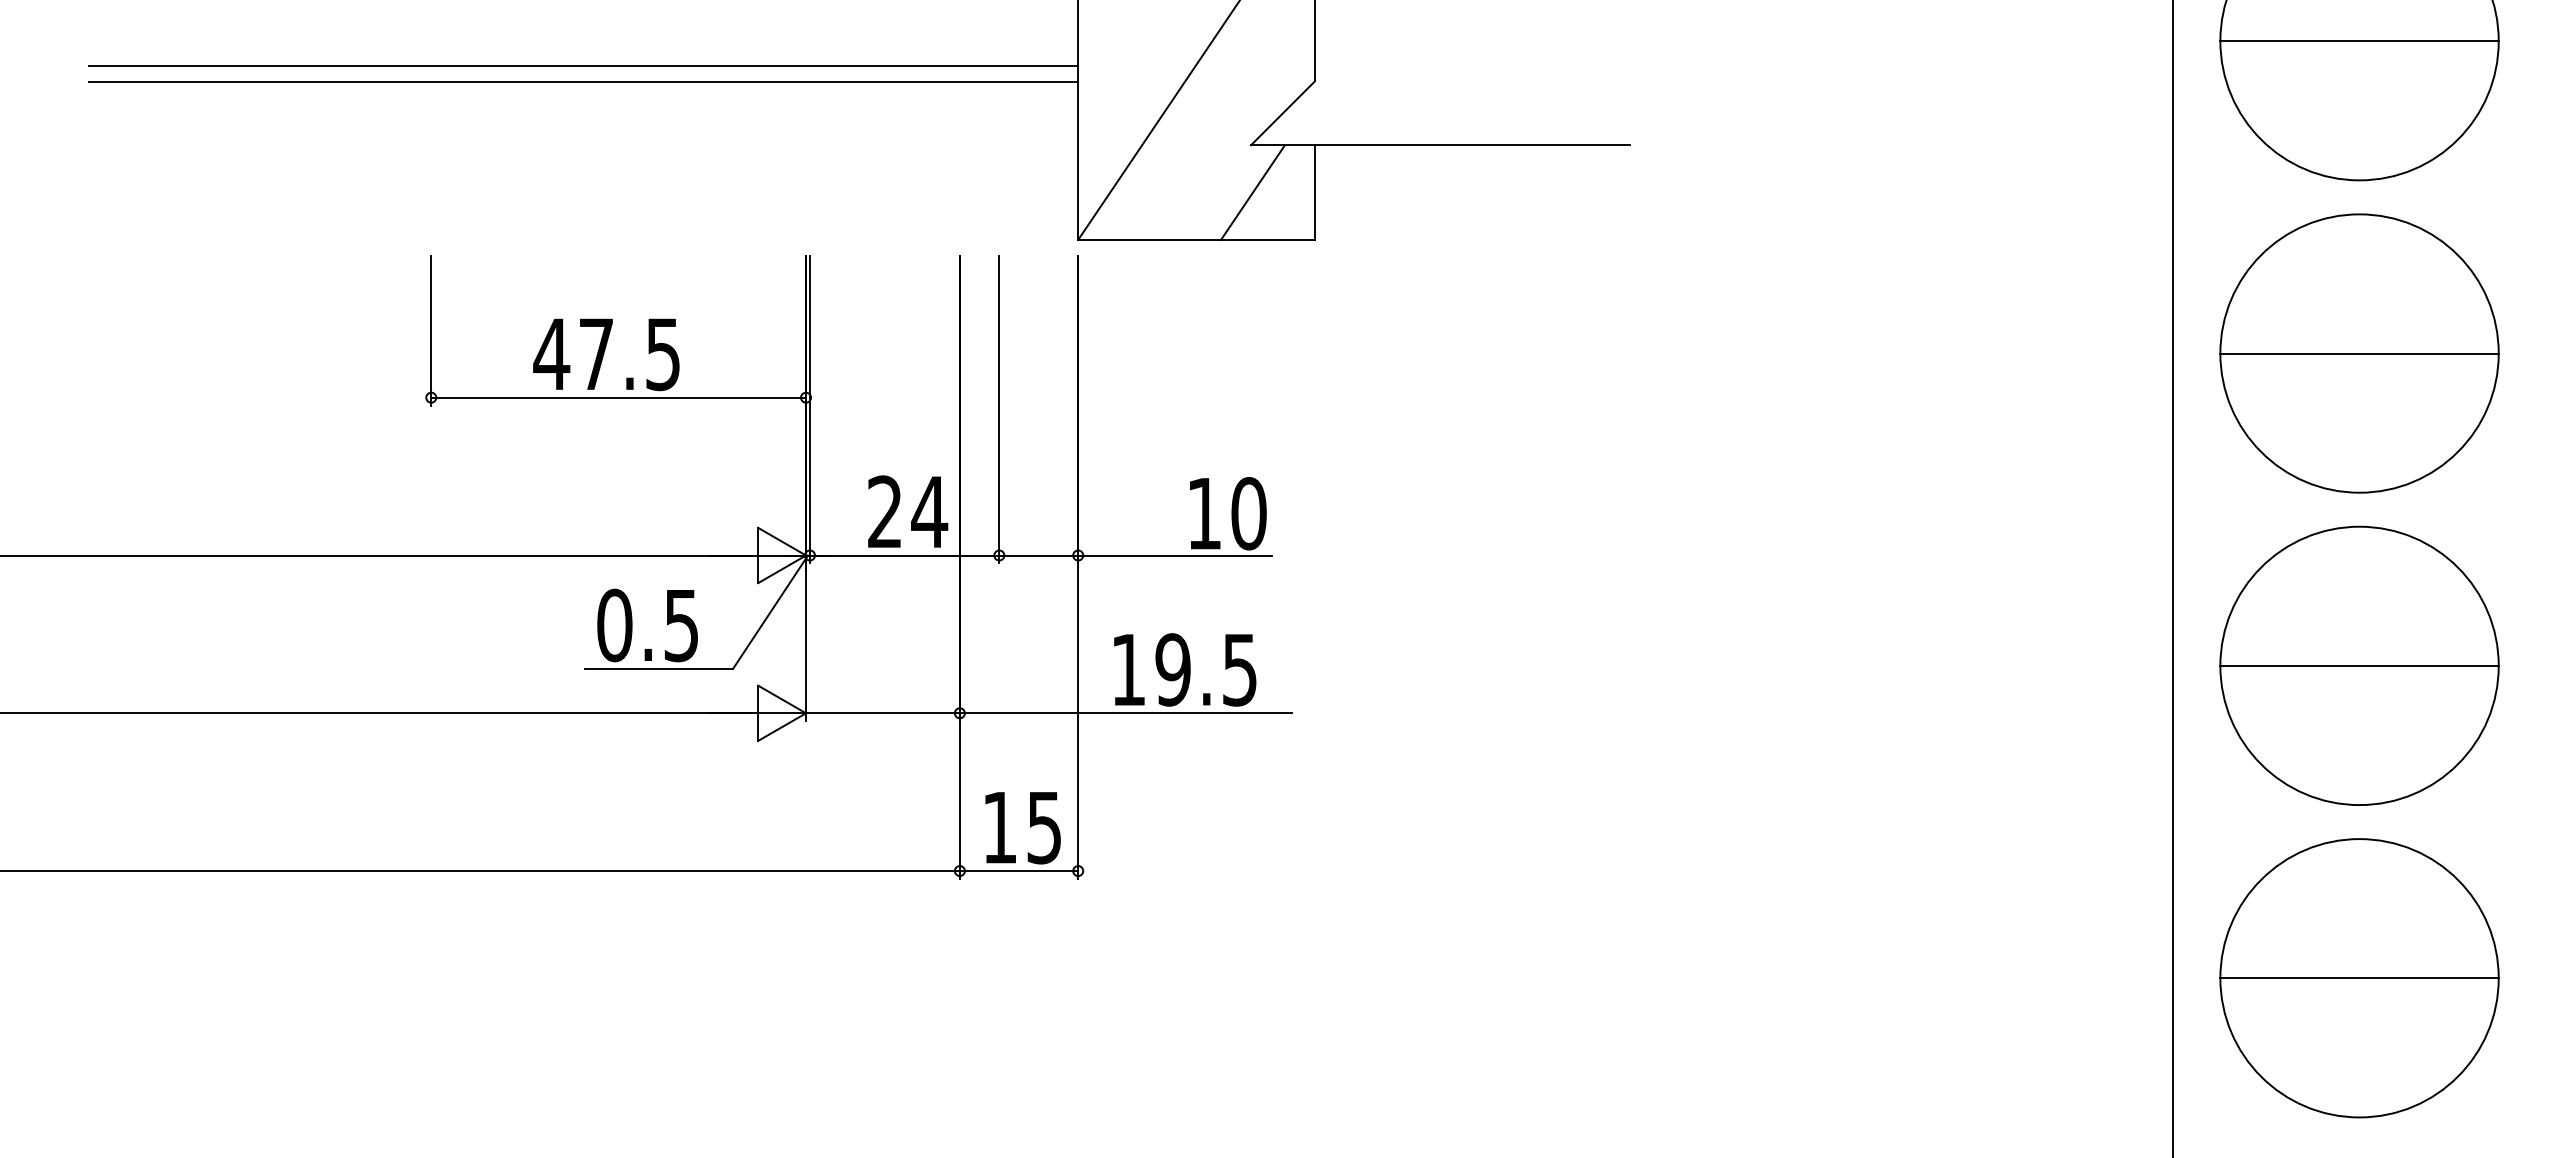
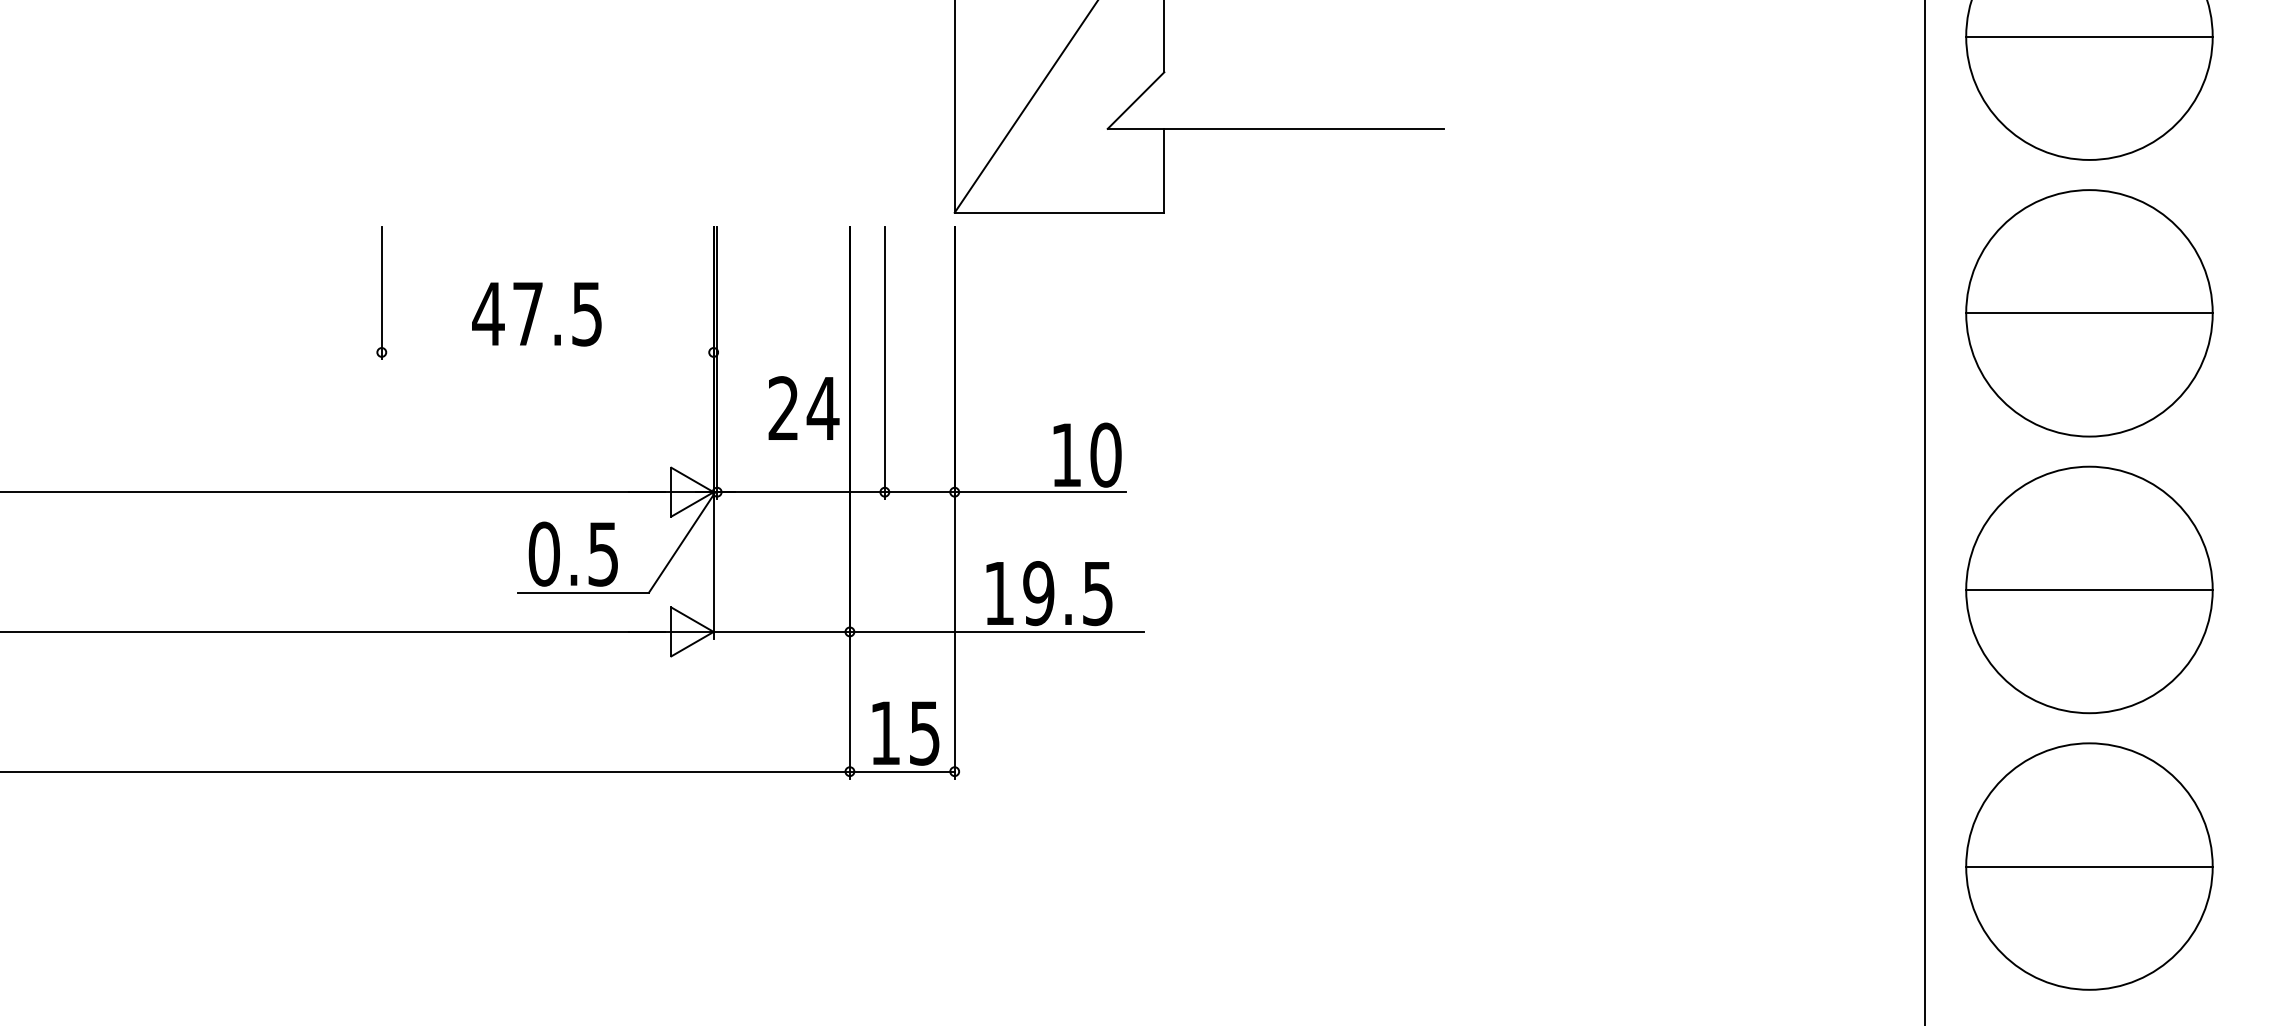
line: (583, 66) -> (516, 59), removed
line: (583, 82) -> (516, 73), removed
line: (1252, 192) -> (1109, 170), removed
line: (618, 397) -> (547, 352), removed
text: (908, 511) -> (804, 408), moved

